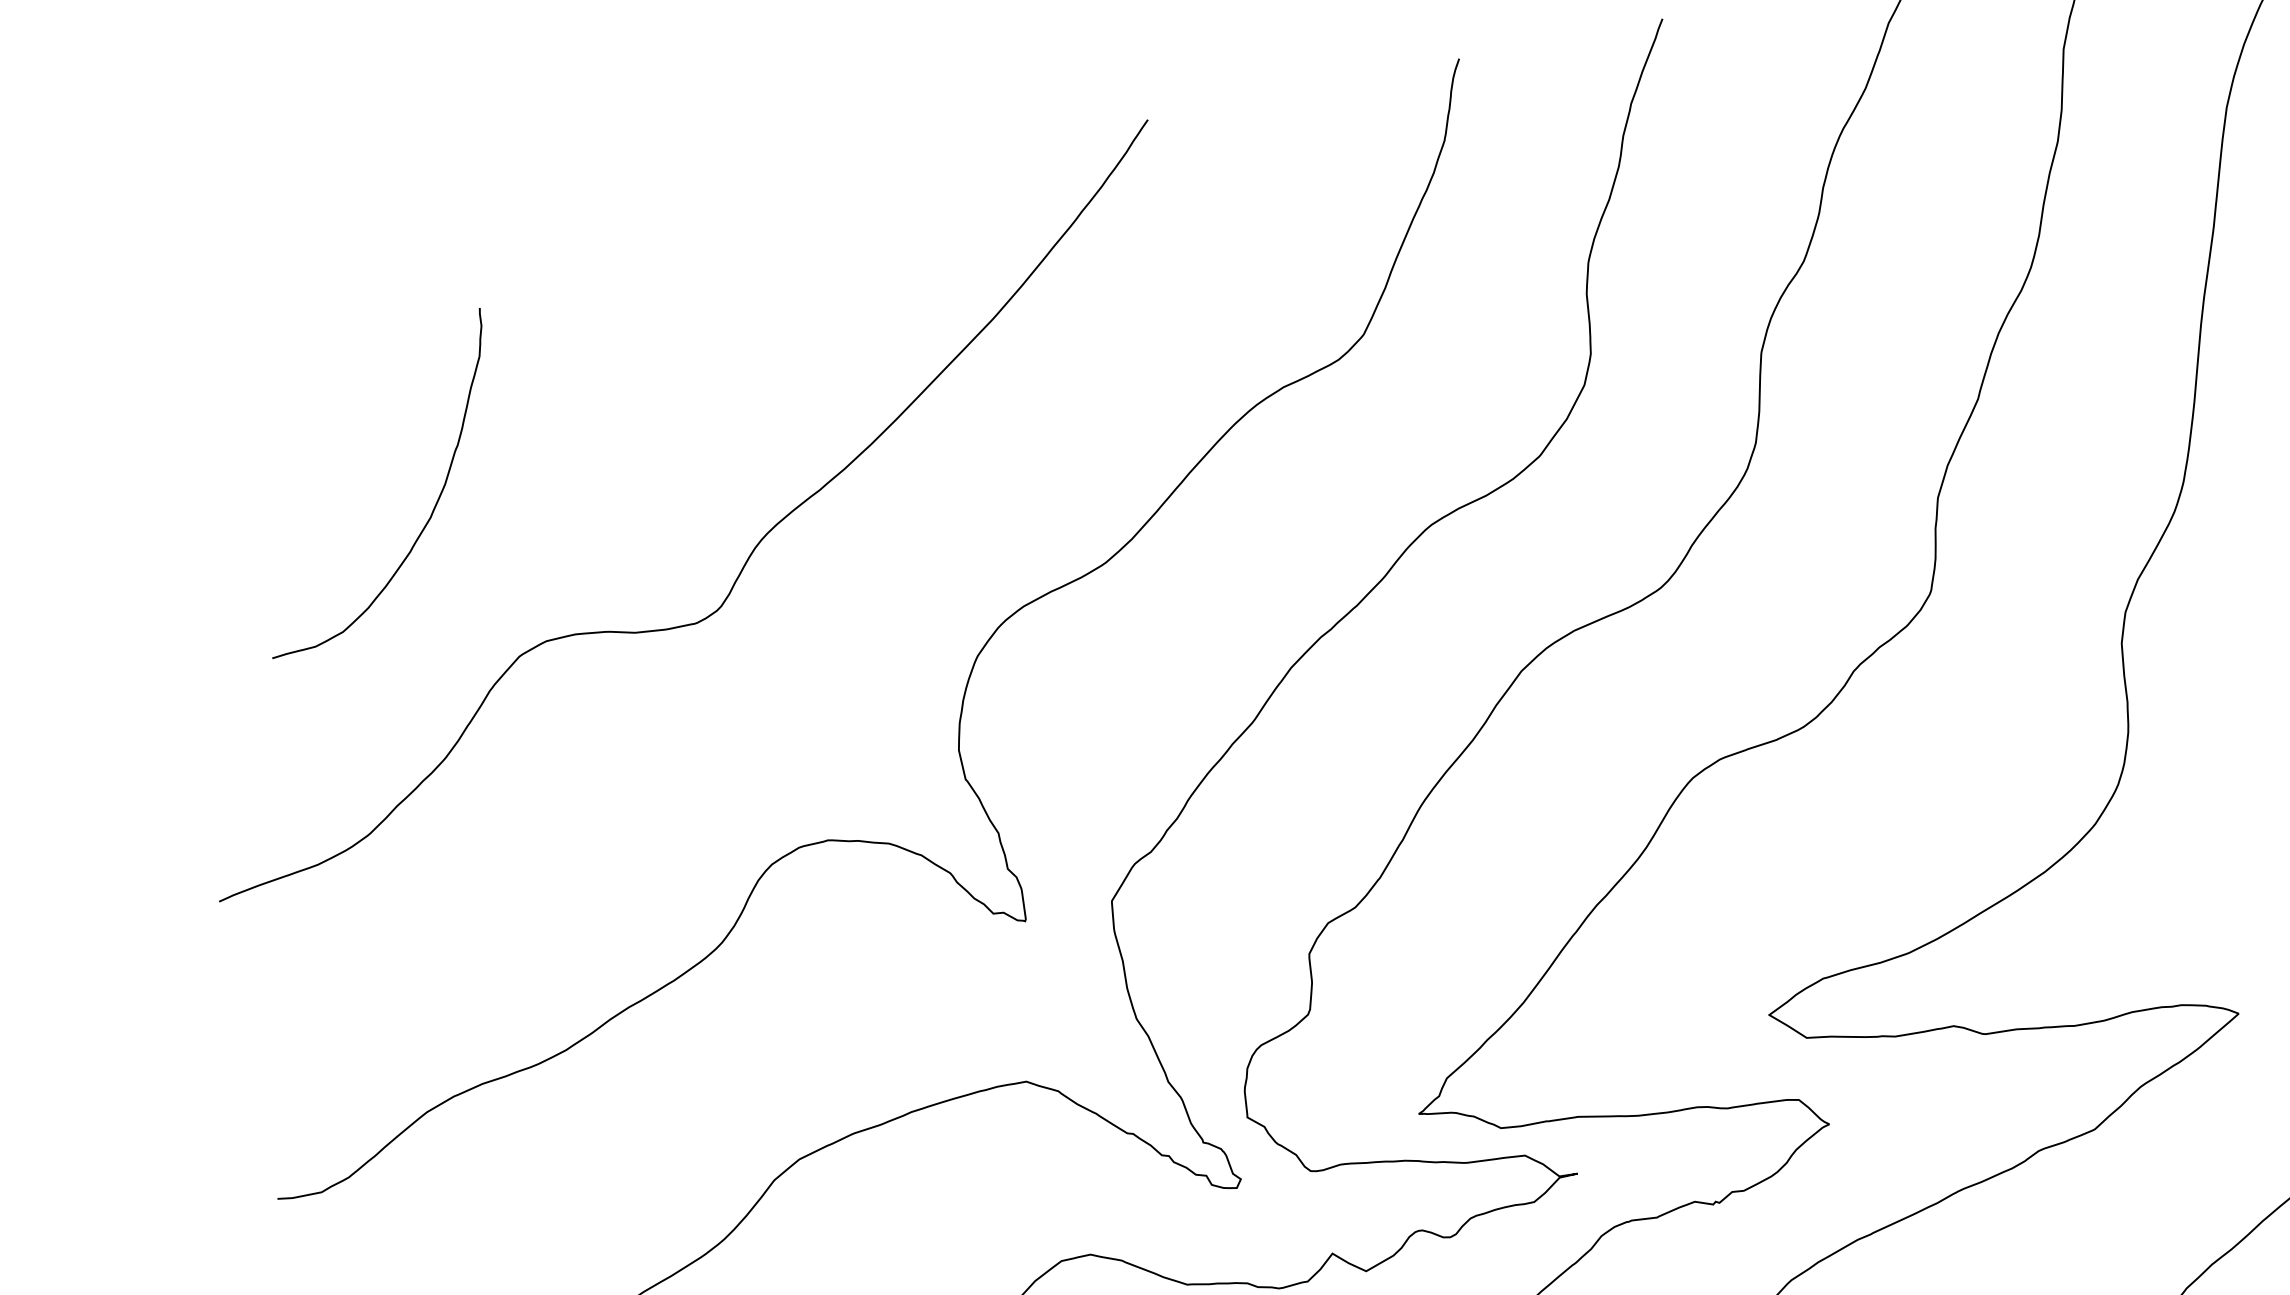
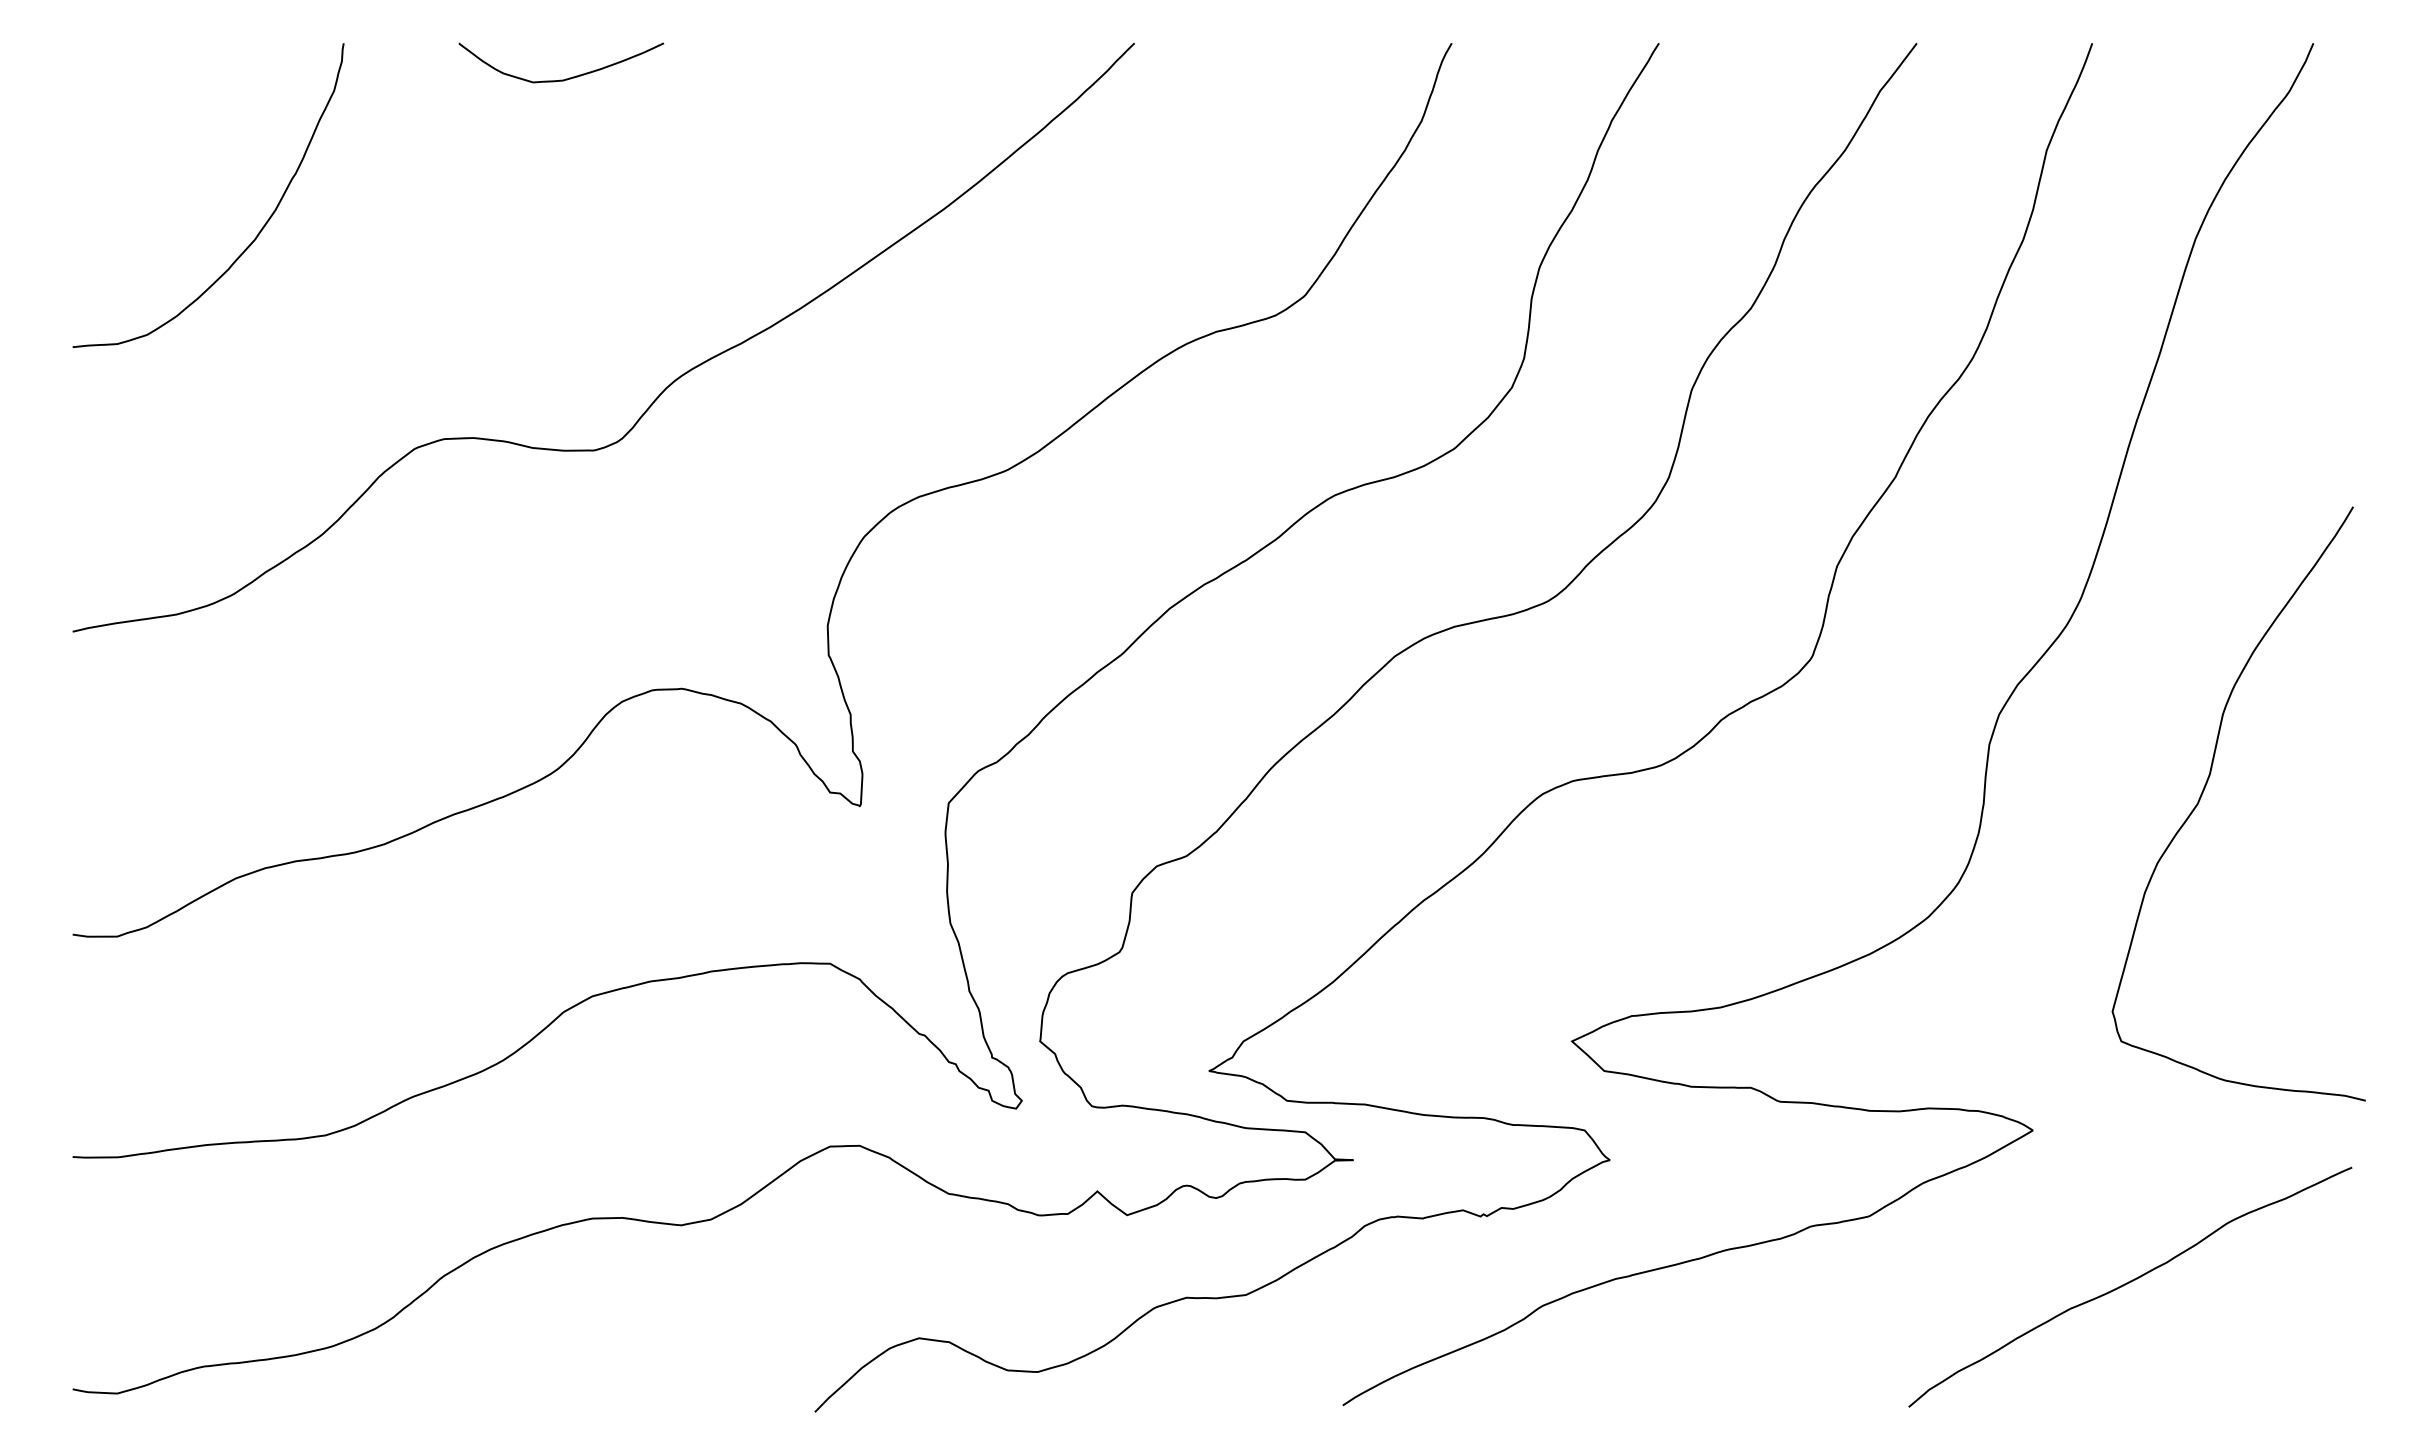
curve: (596, 263) -> (565, 78), added
curve: (433, 506) -> (260, 229), moved

